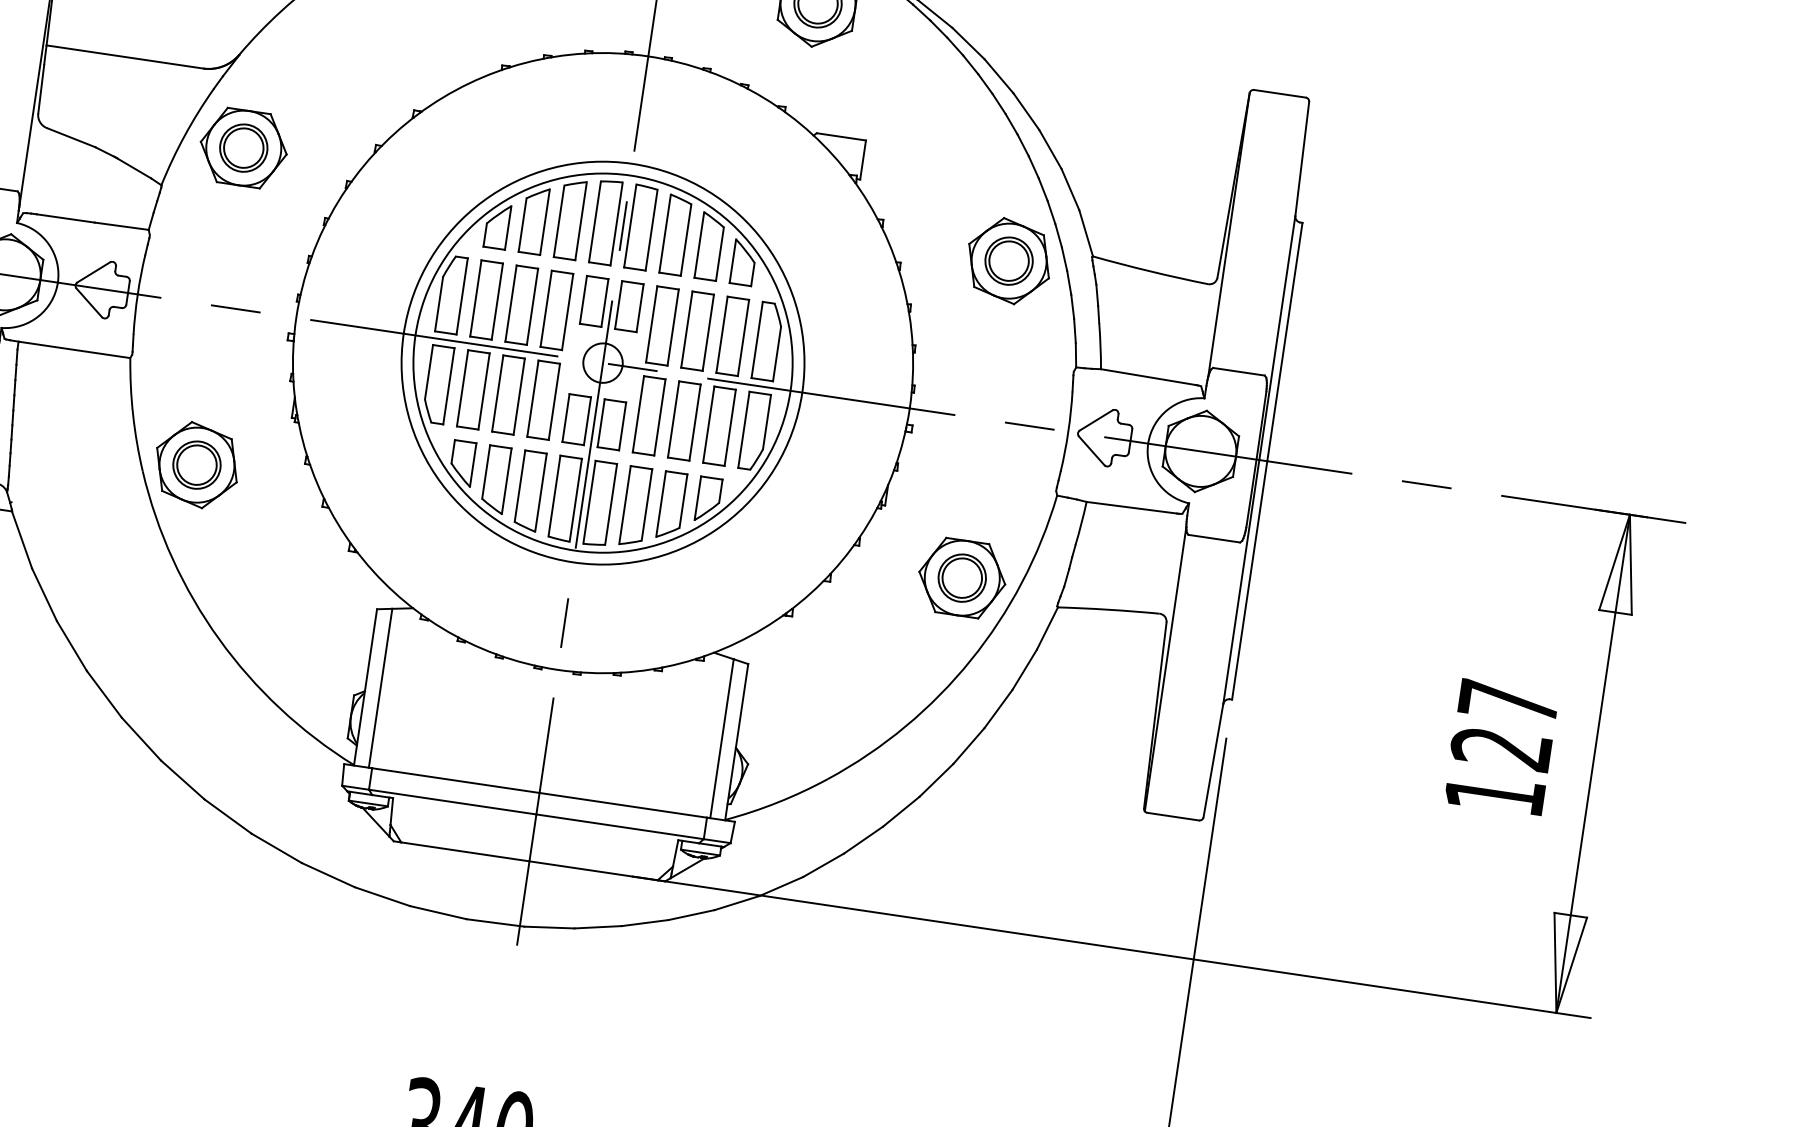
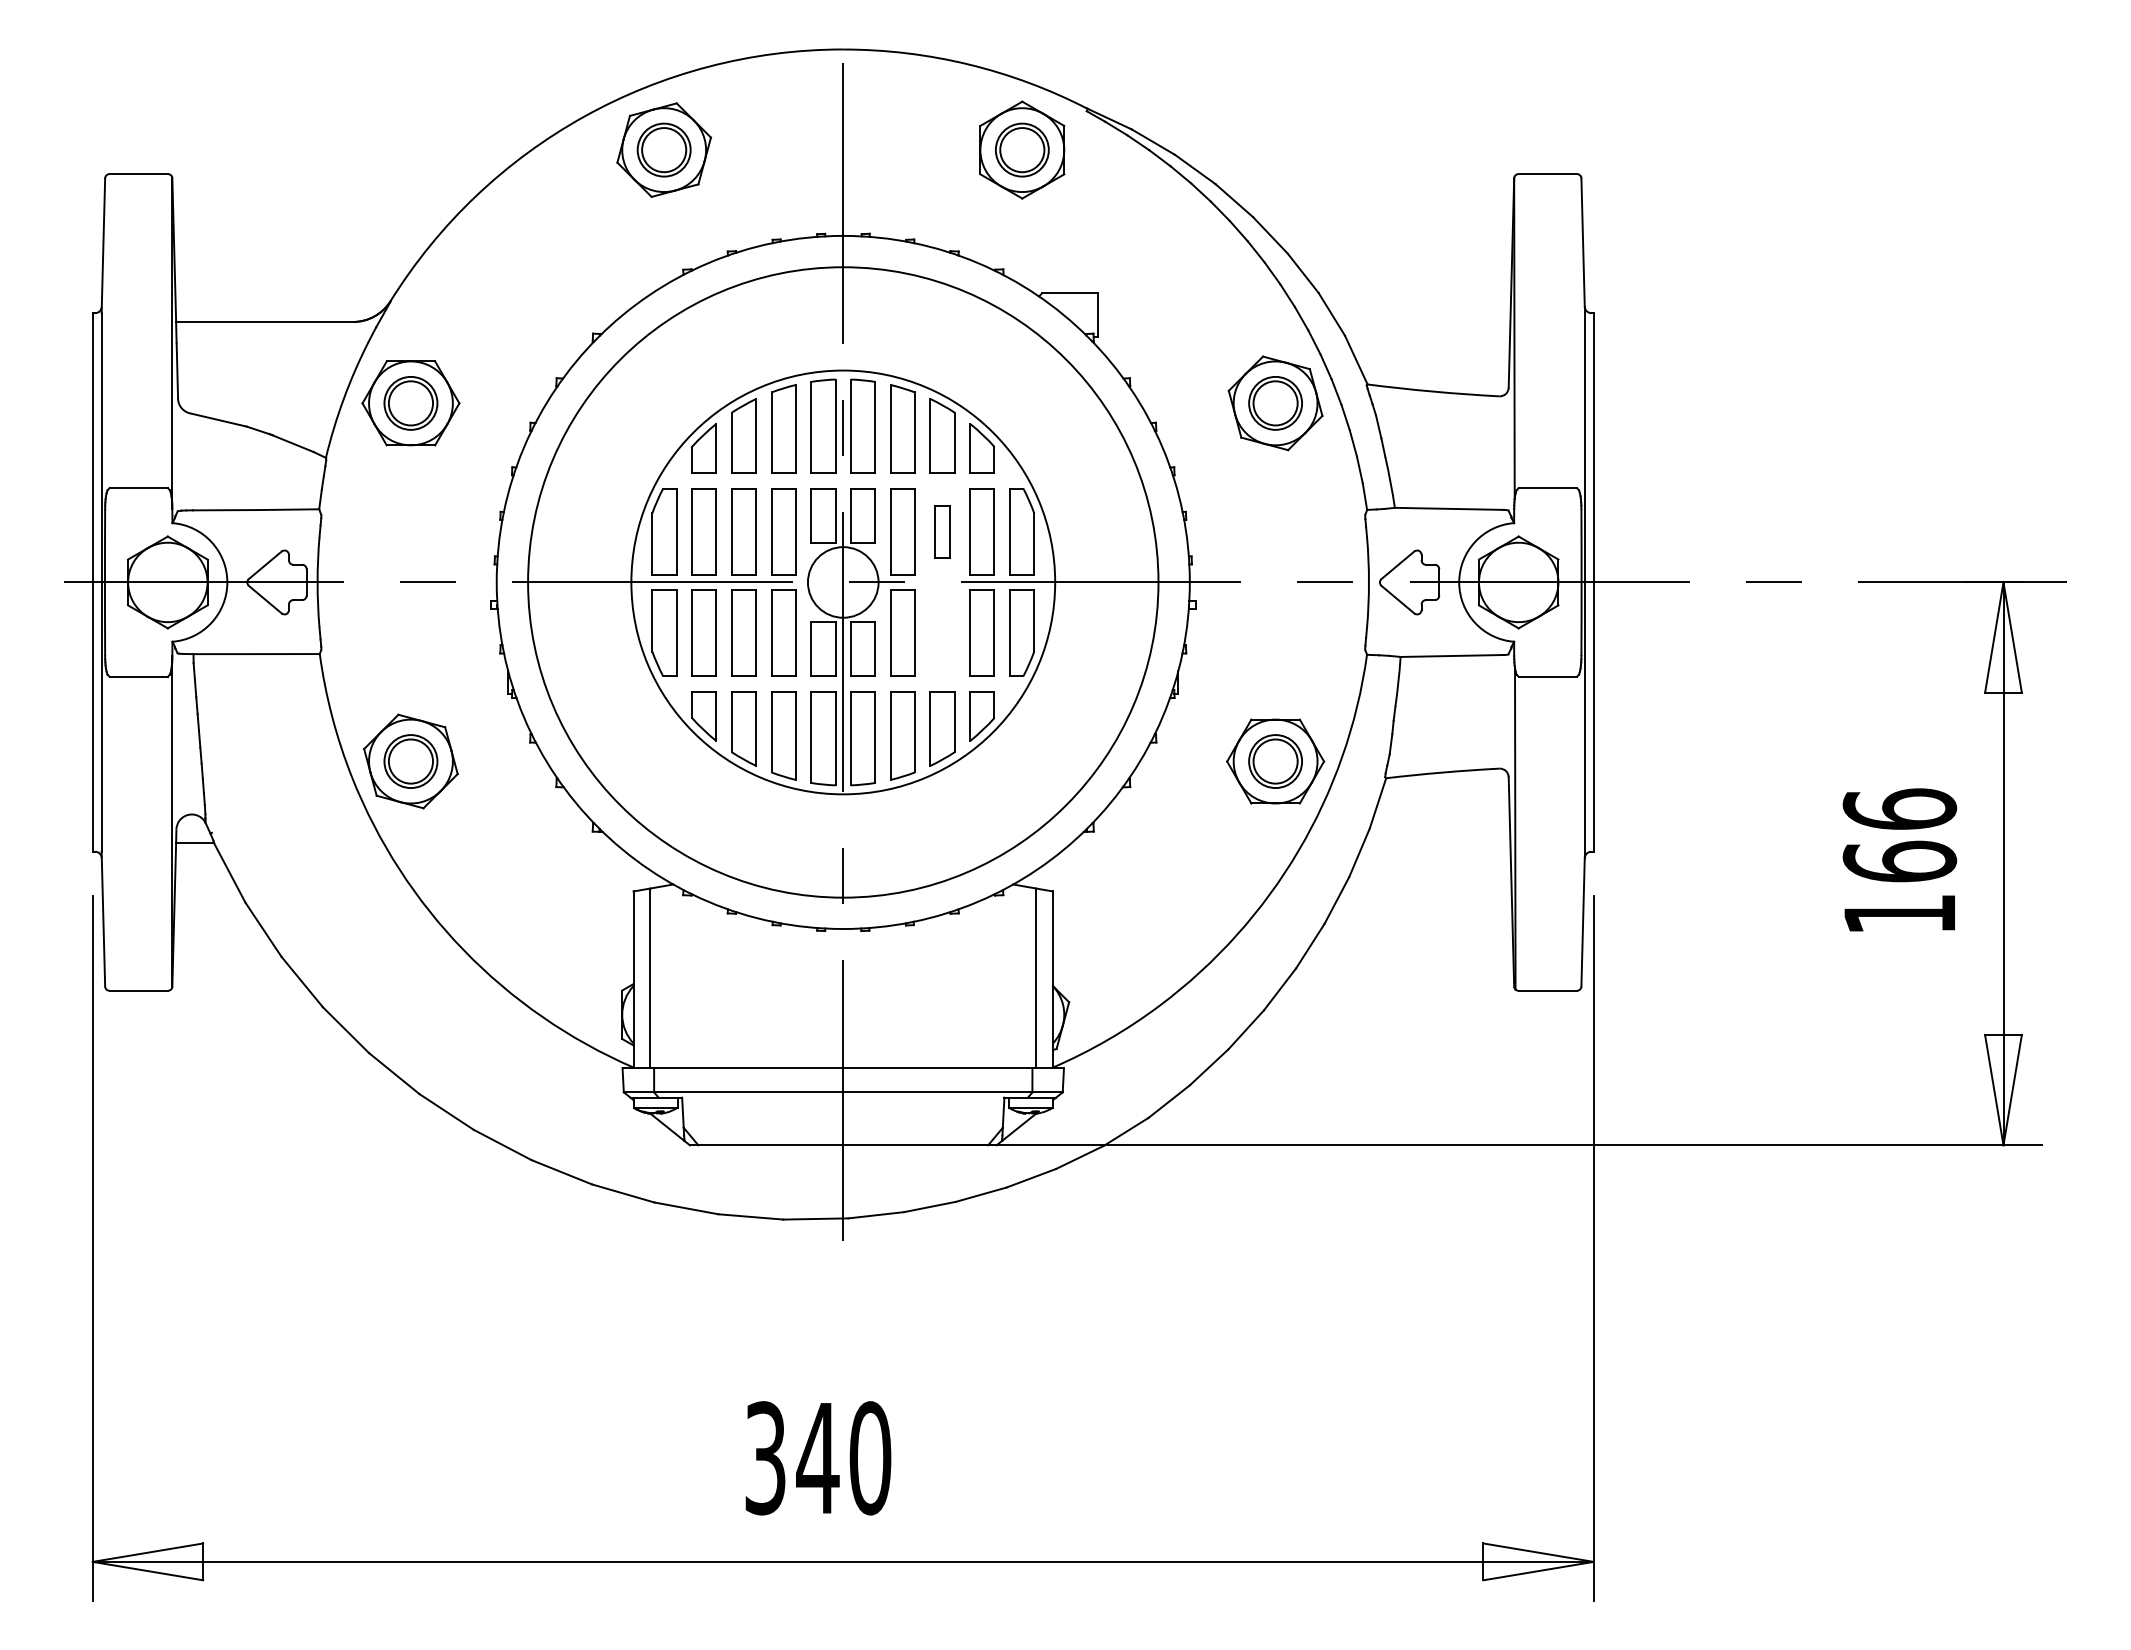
part: (697, 331) -> (942, 531), size x0.6
circle: (603, 363) -> (843, 582), size x1.4
circle: (603, 363) -> (843, 582), size x1.6
part: (684, 420) -> (942, 632), removed
text: (1504, 725) -> (1899, 835), 127 -> 166

